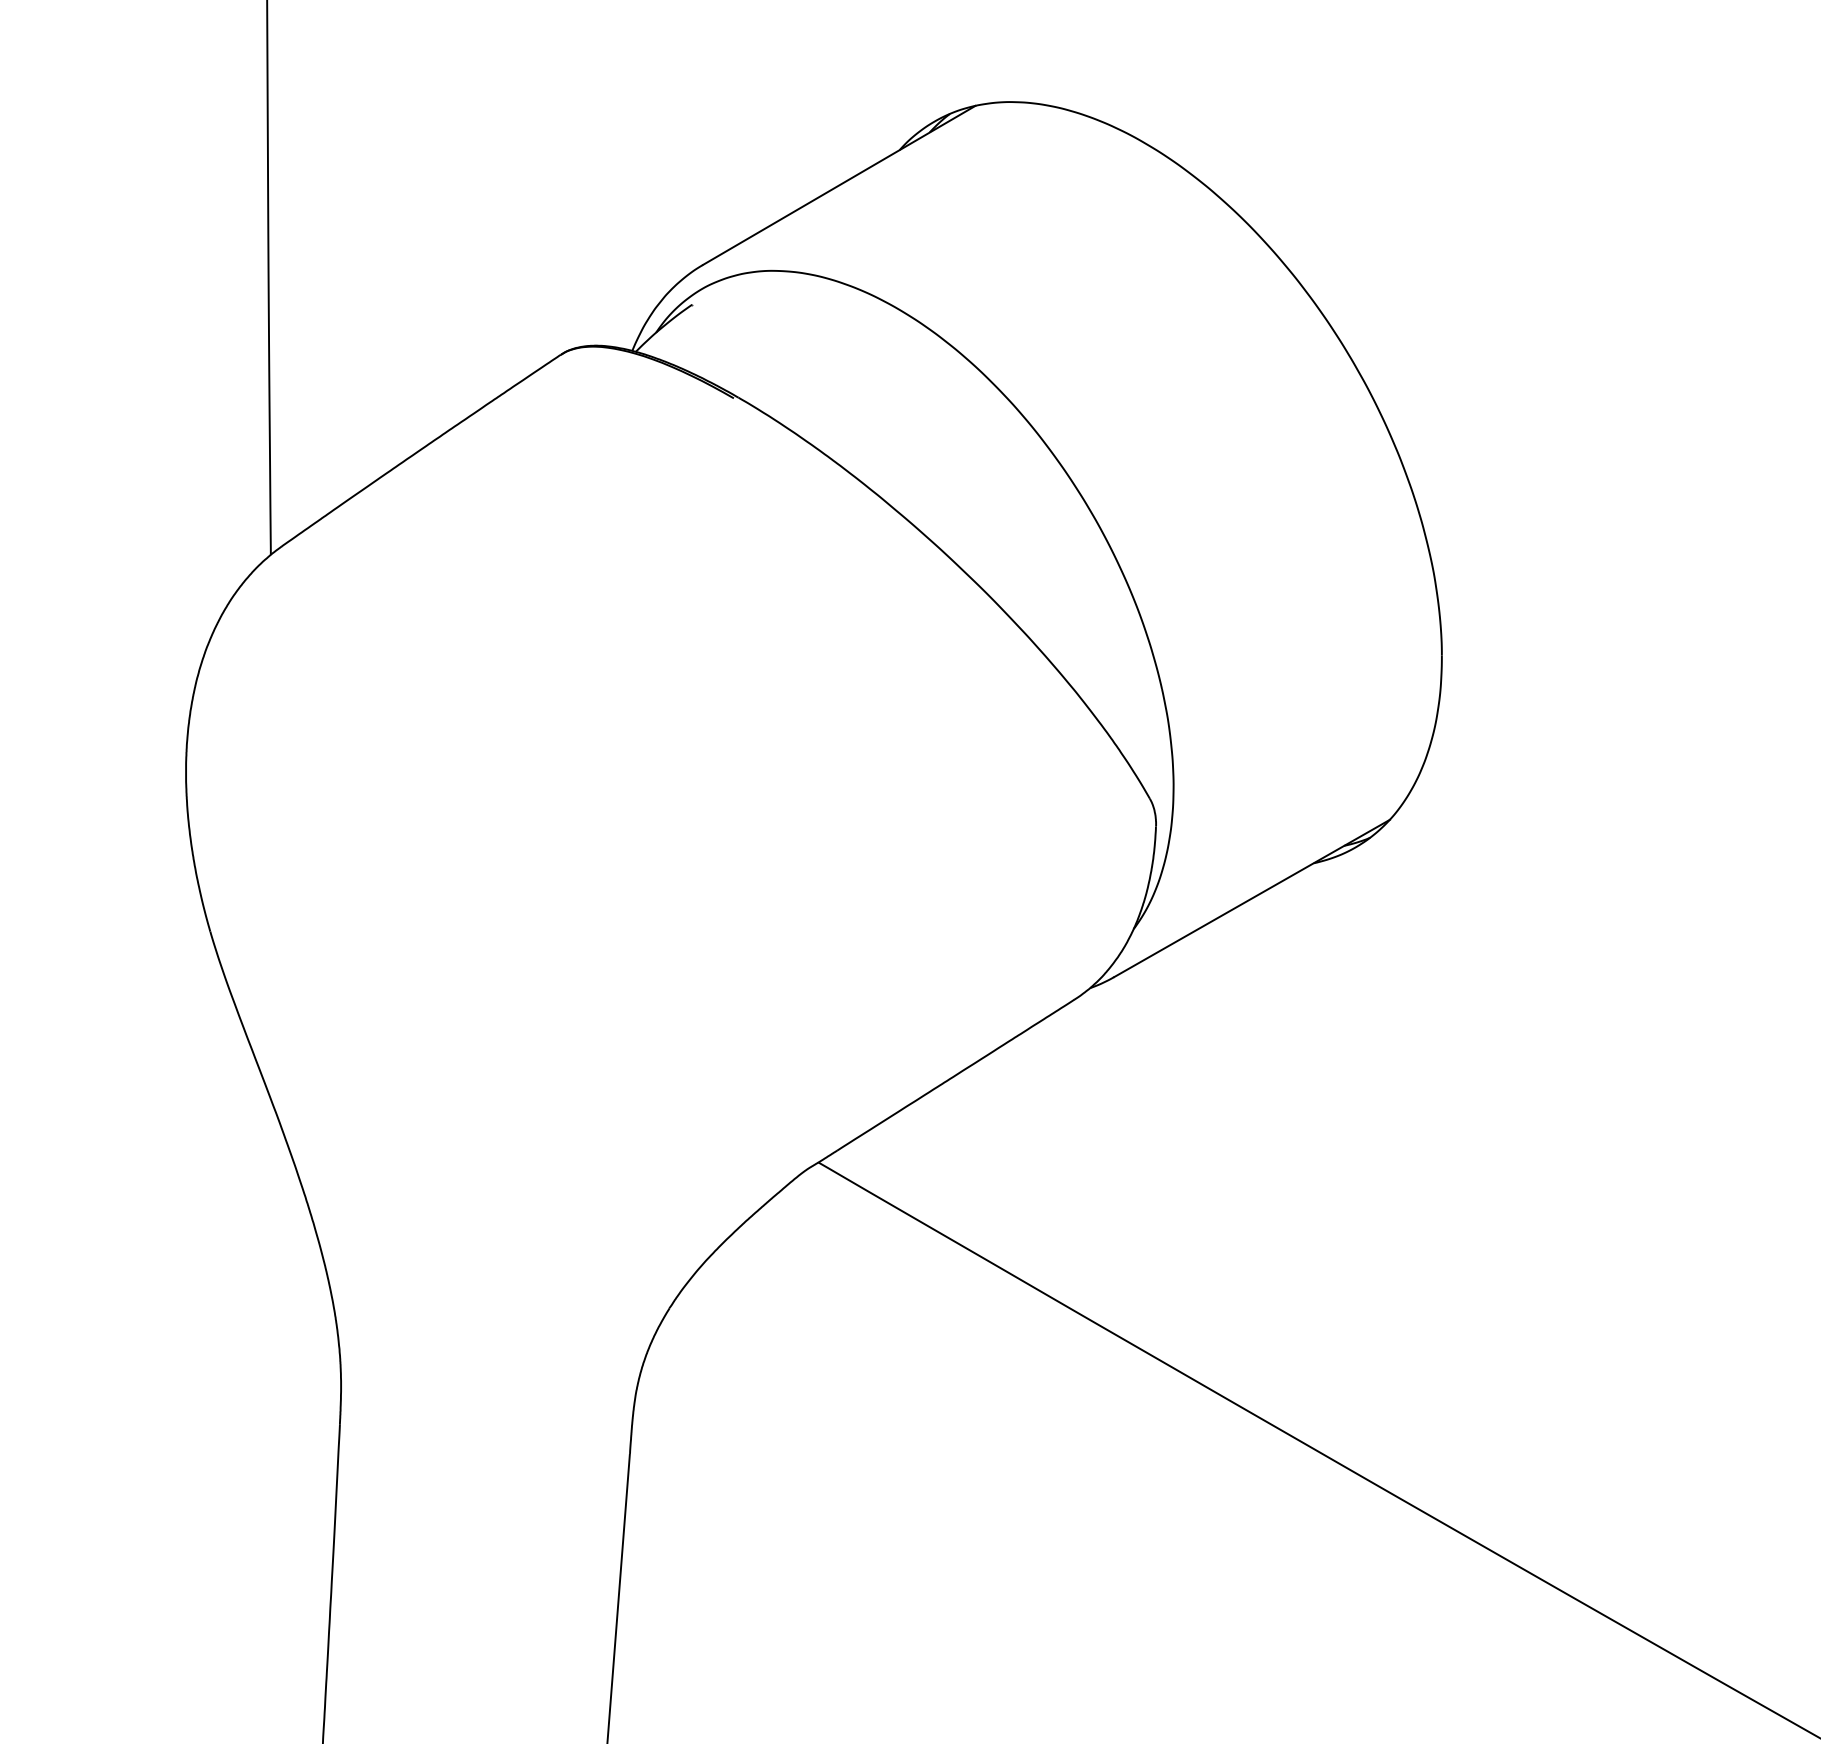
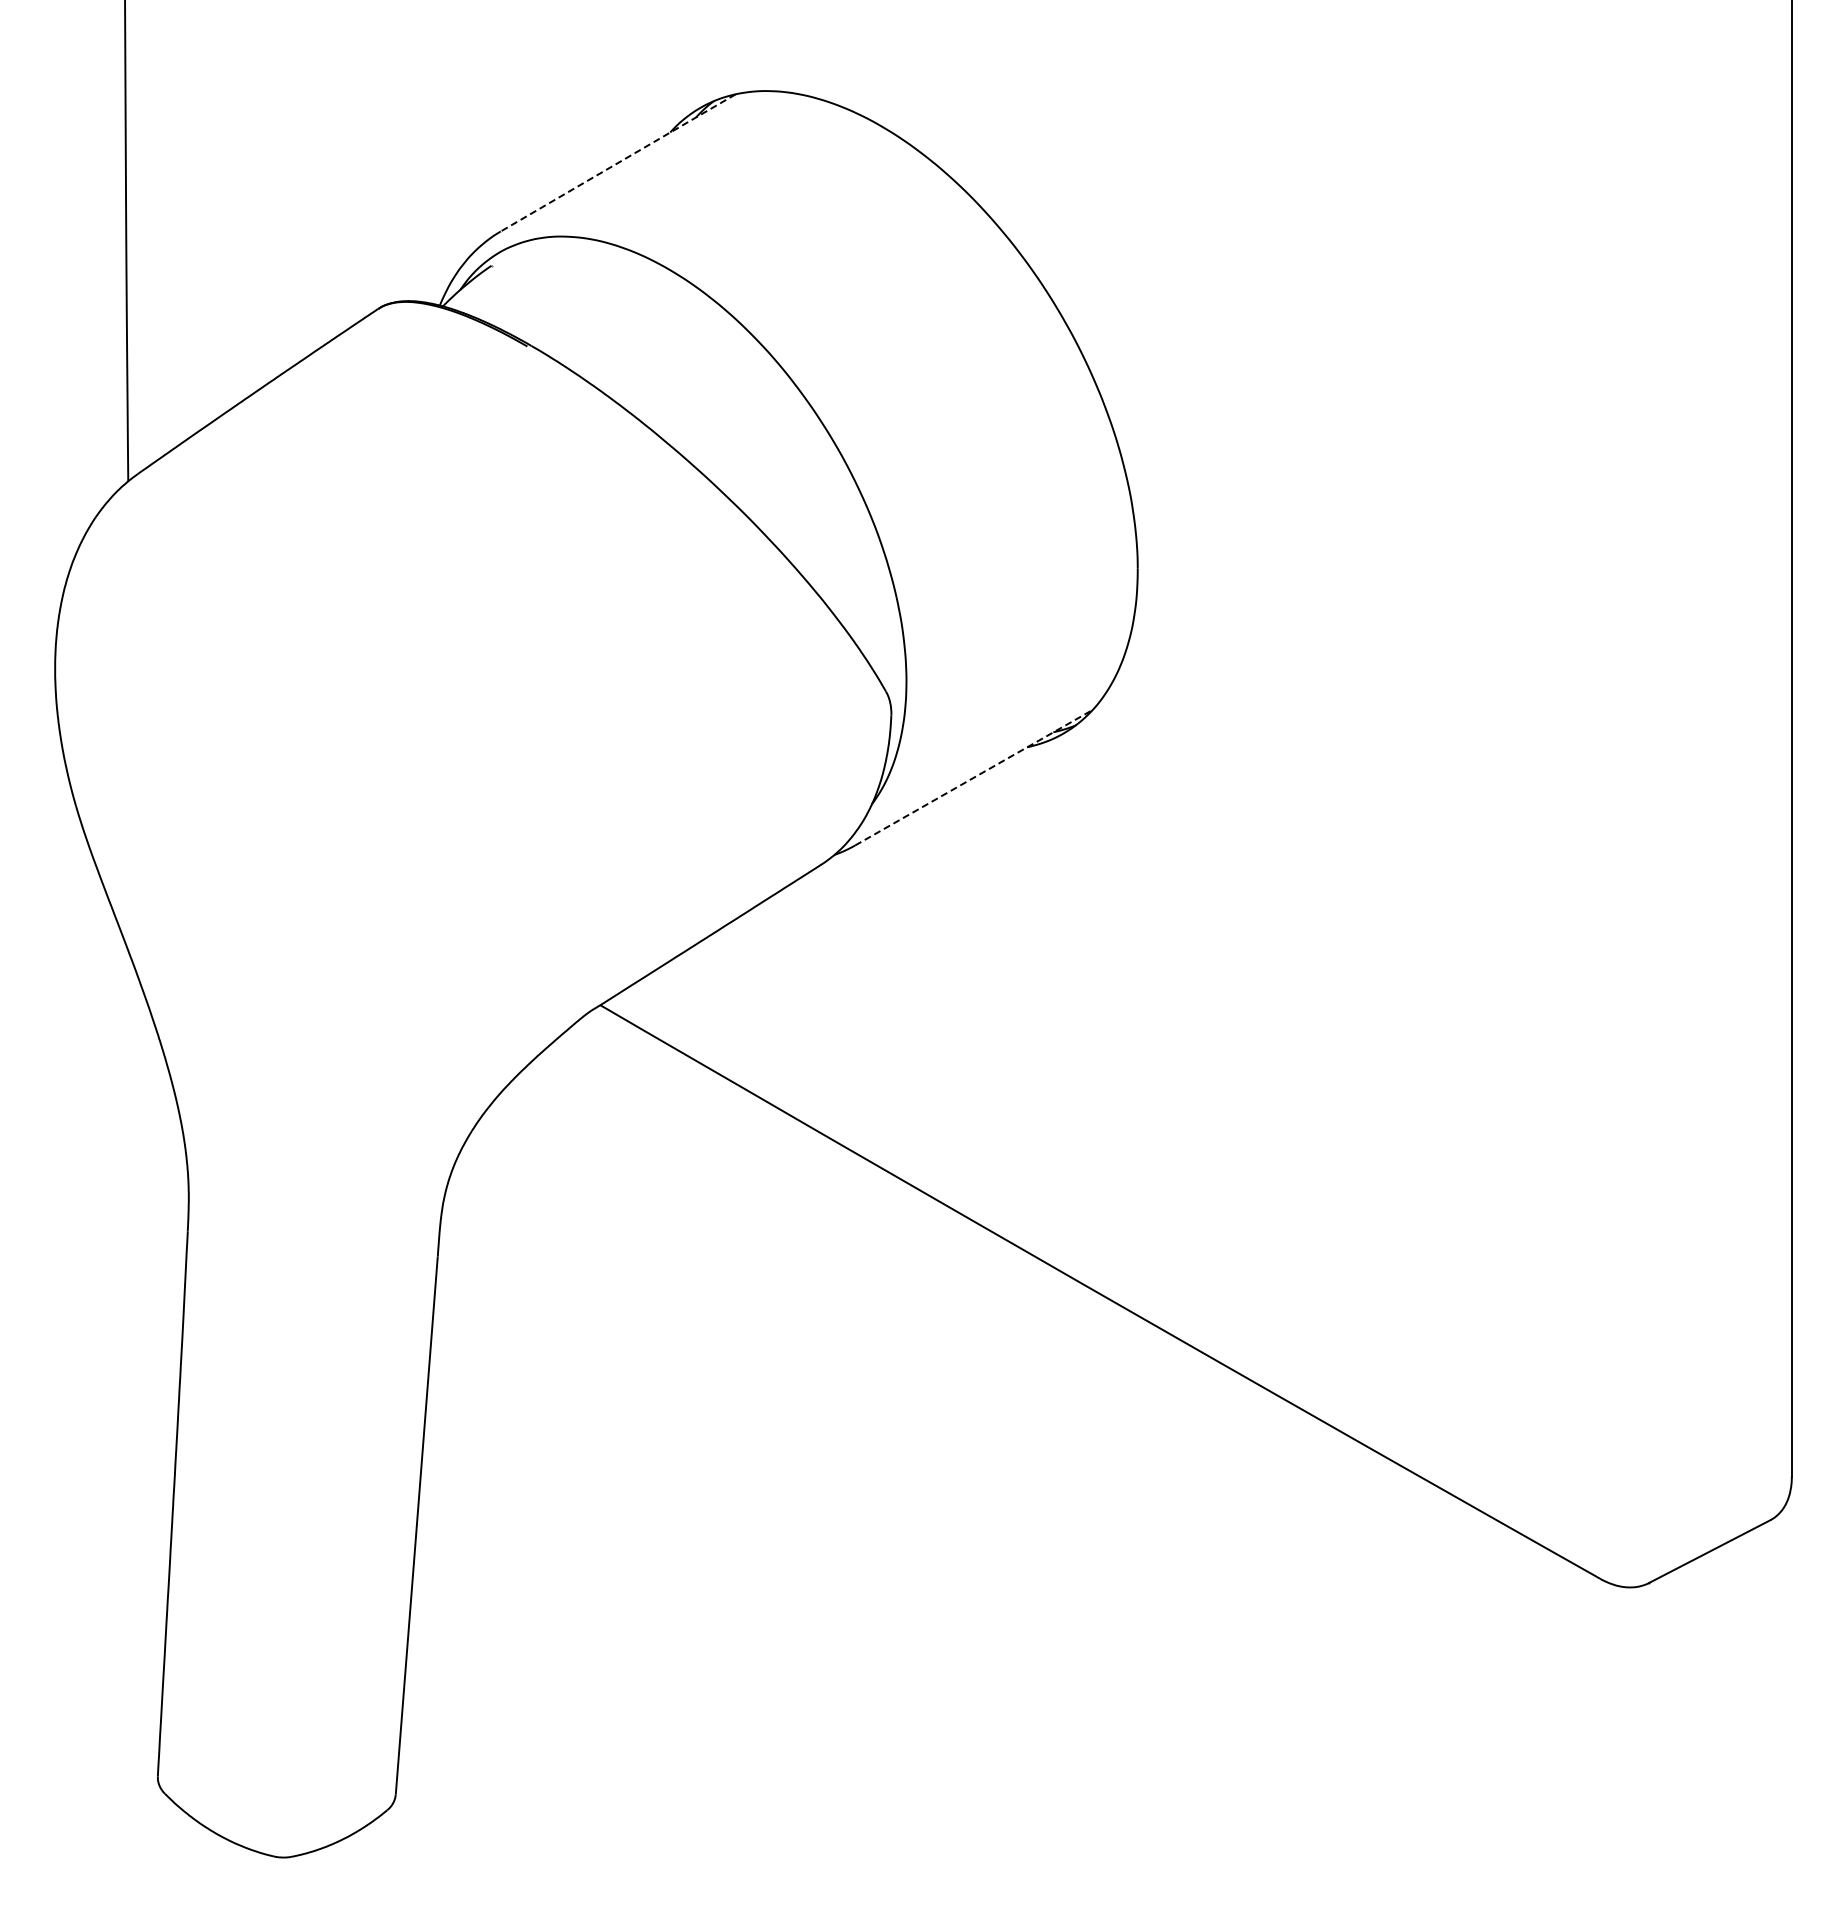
line: (839, 184) -> (618, 162), solid -> dashed
line: (1252, 898) -> (974, 777), solid -> dashed

